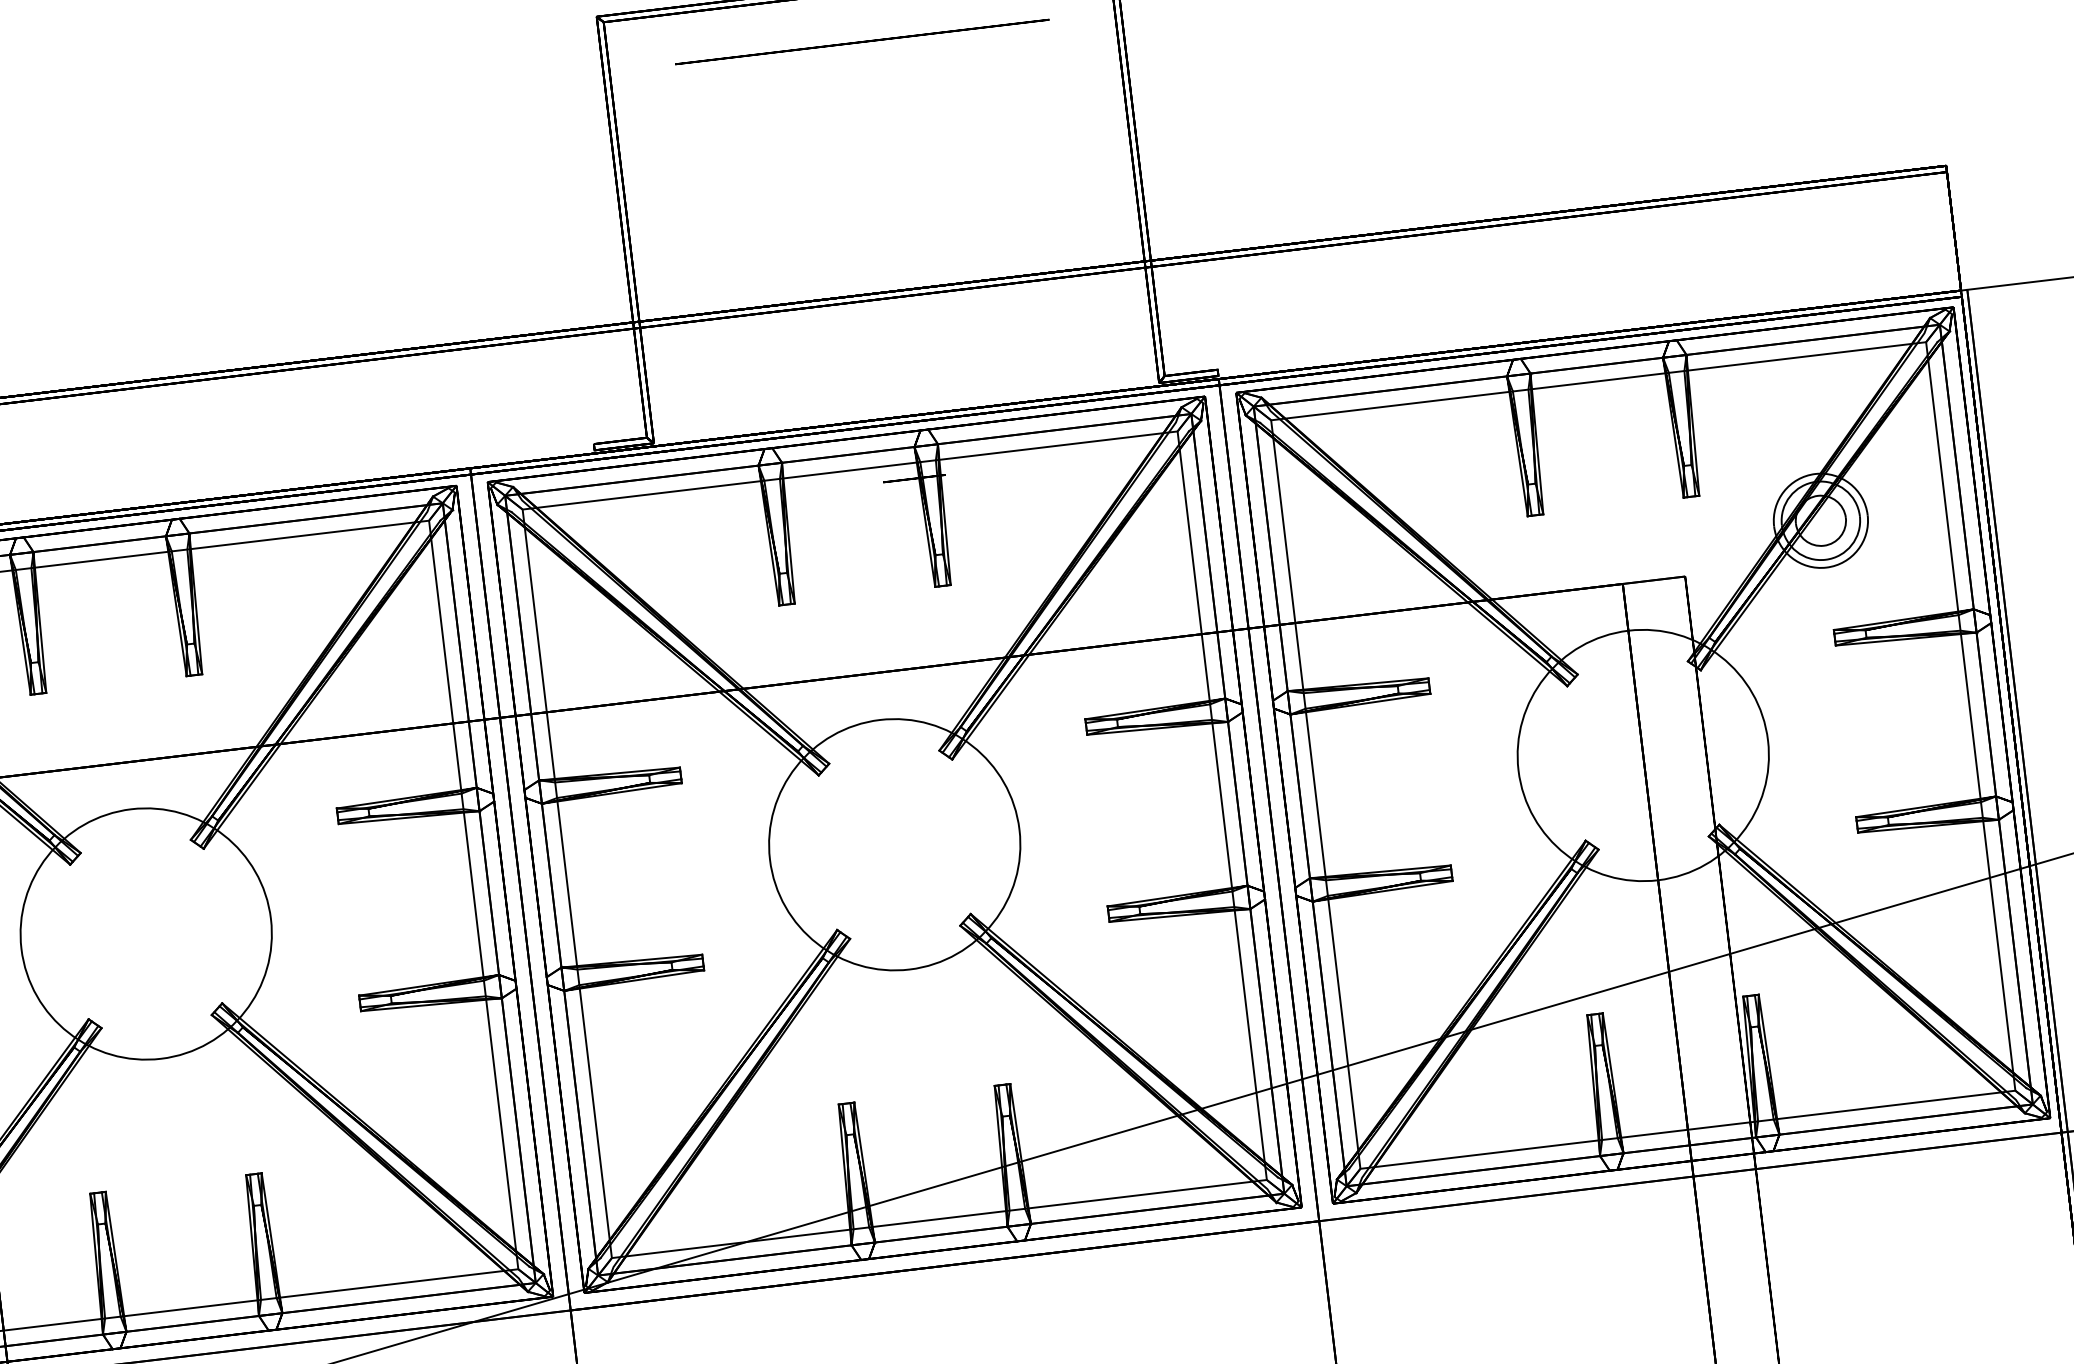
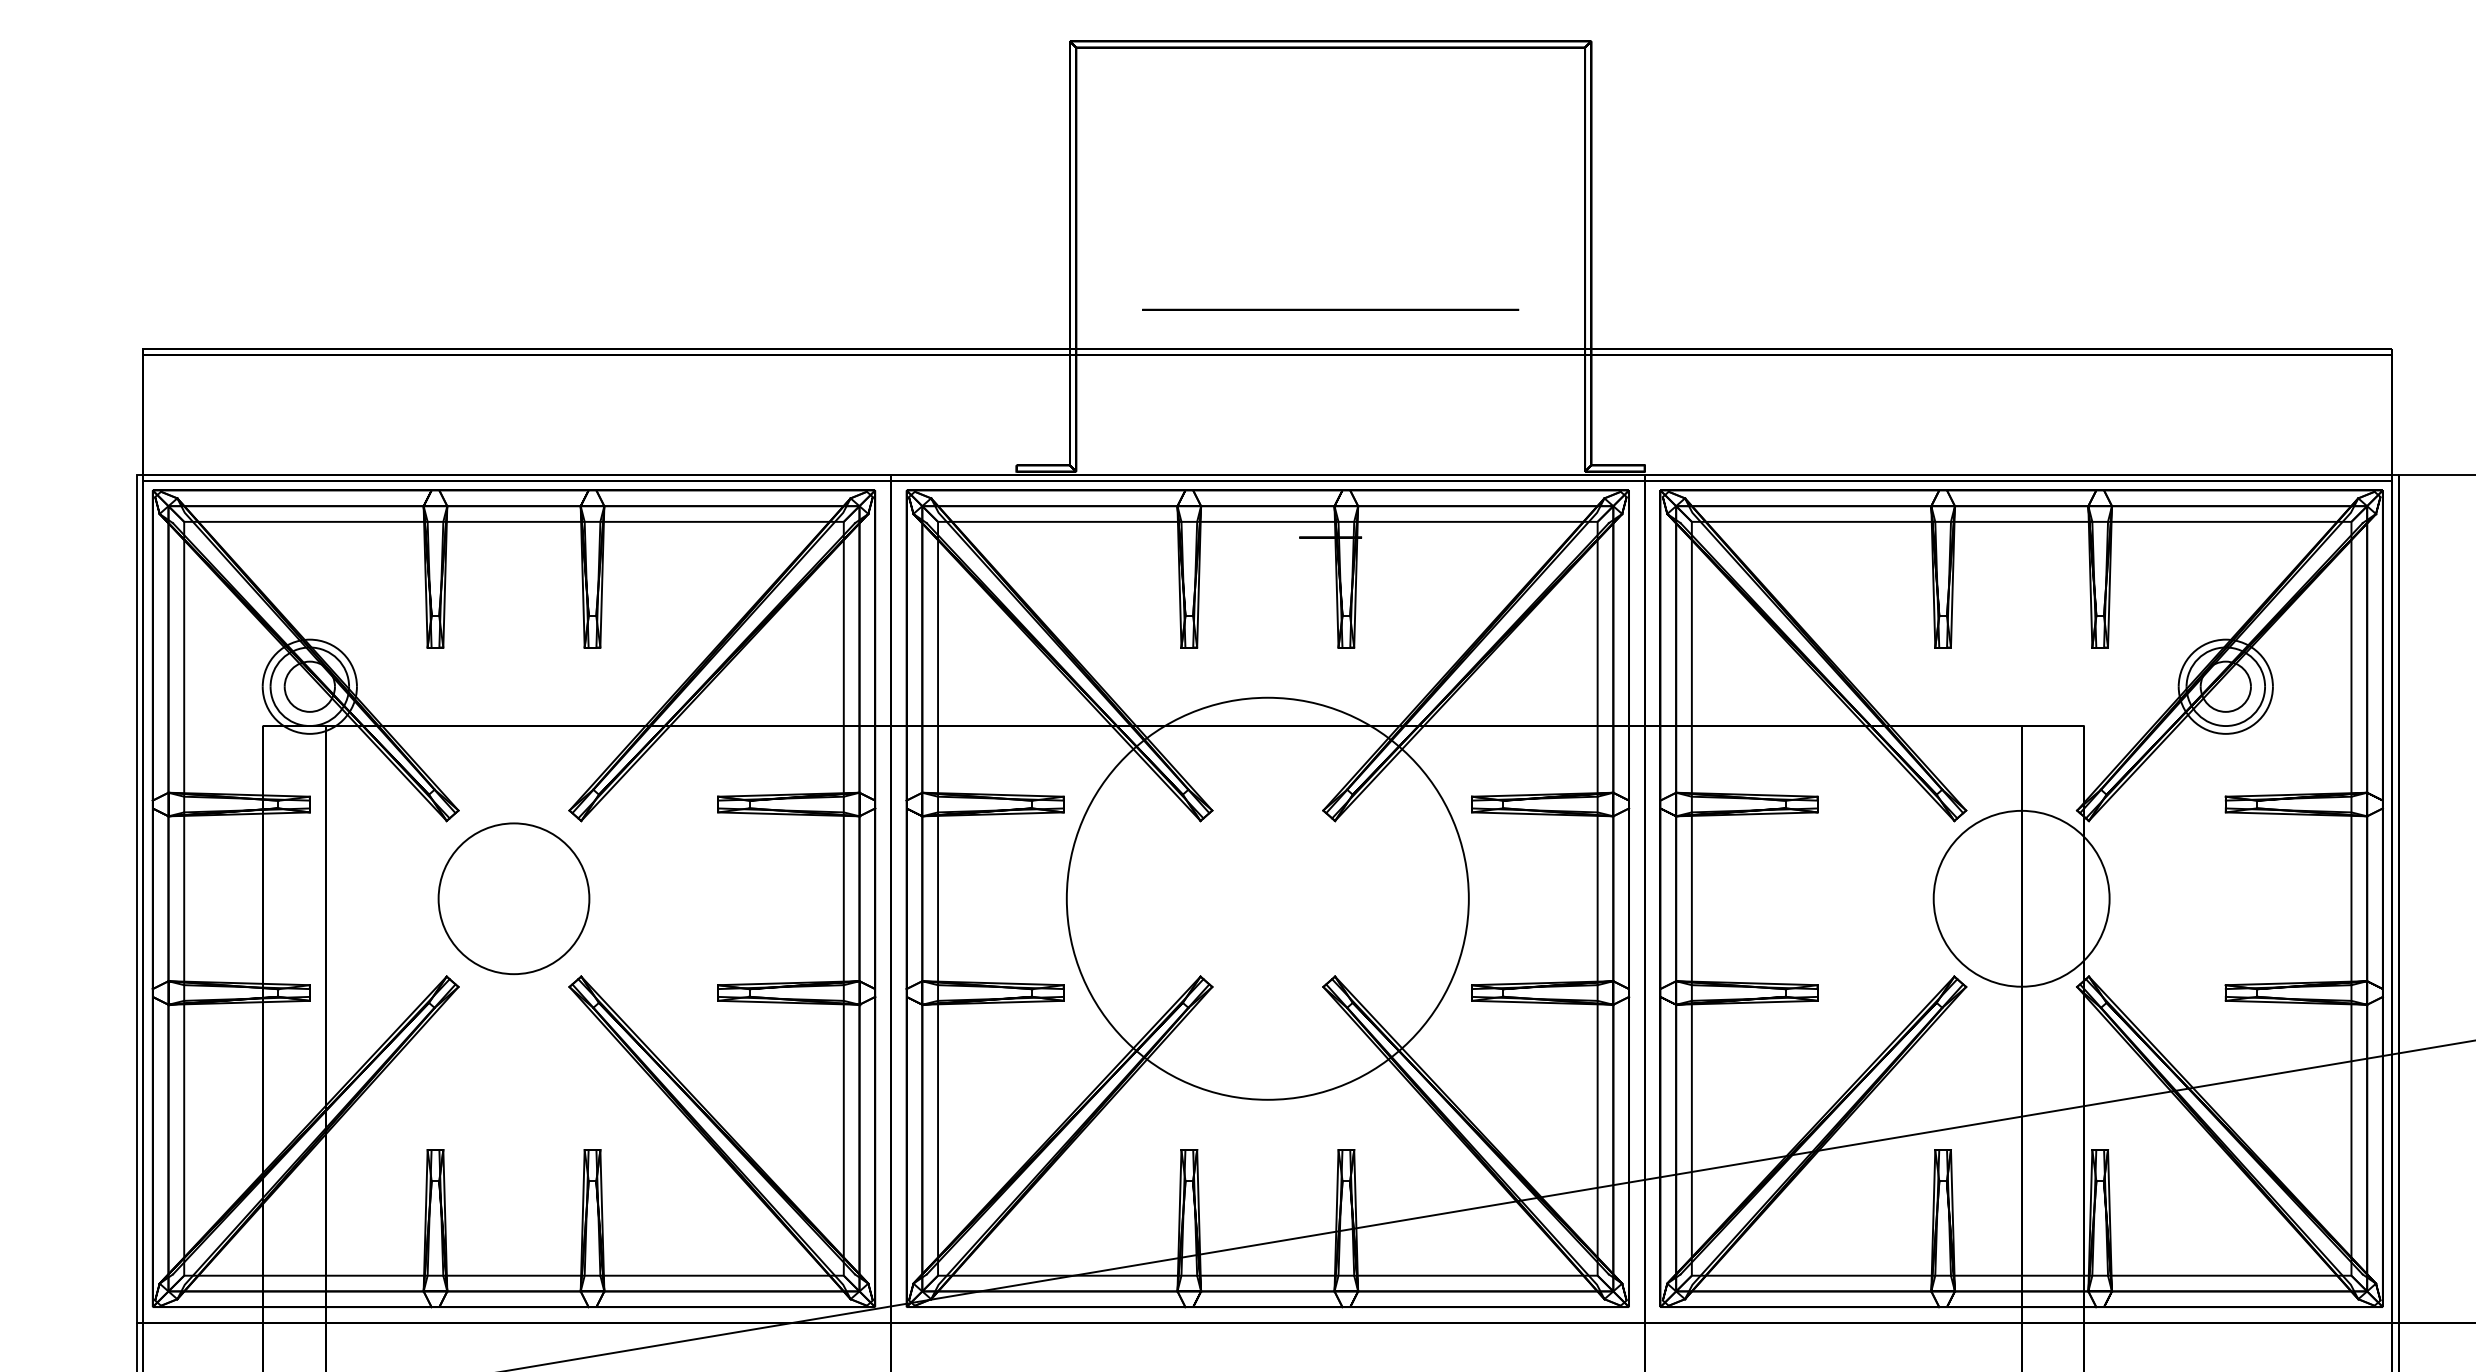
circle: (862, 41) -> (1330, 309), moved
circle: (1643, 755) -> (2021, 898), size x0.7
circle: (894, 844) -> (1267, 898), size x1.6
circle: (145, 933) -> (513, 898), size x0.6

